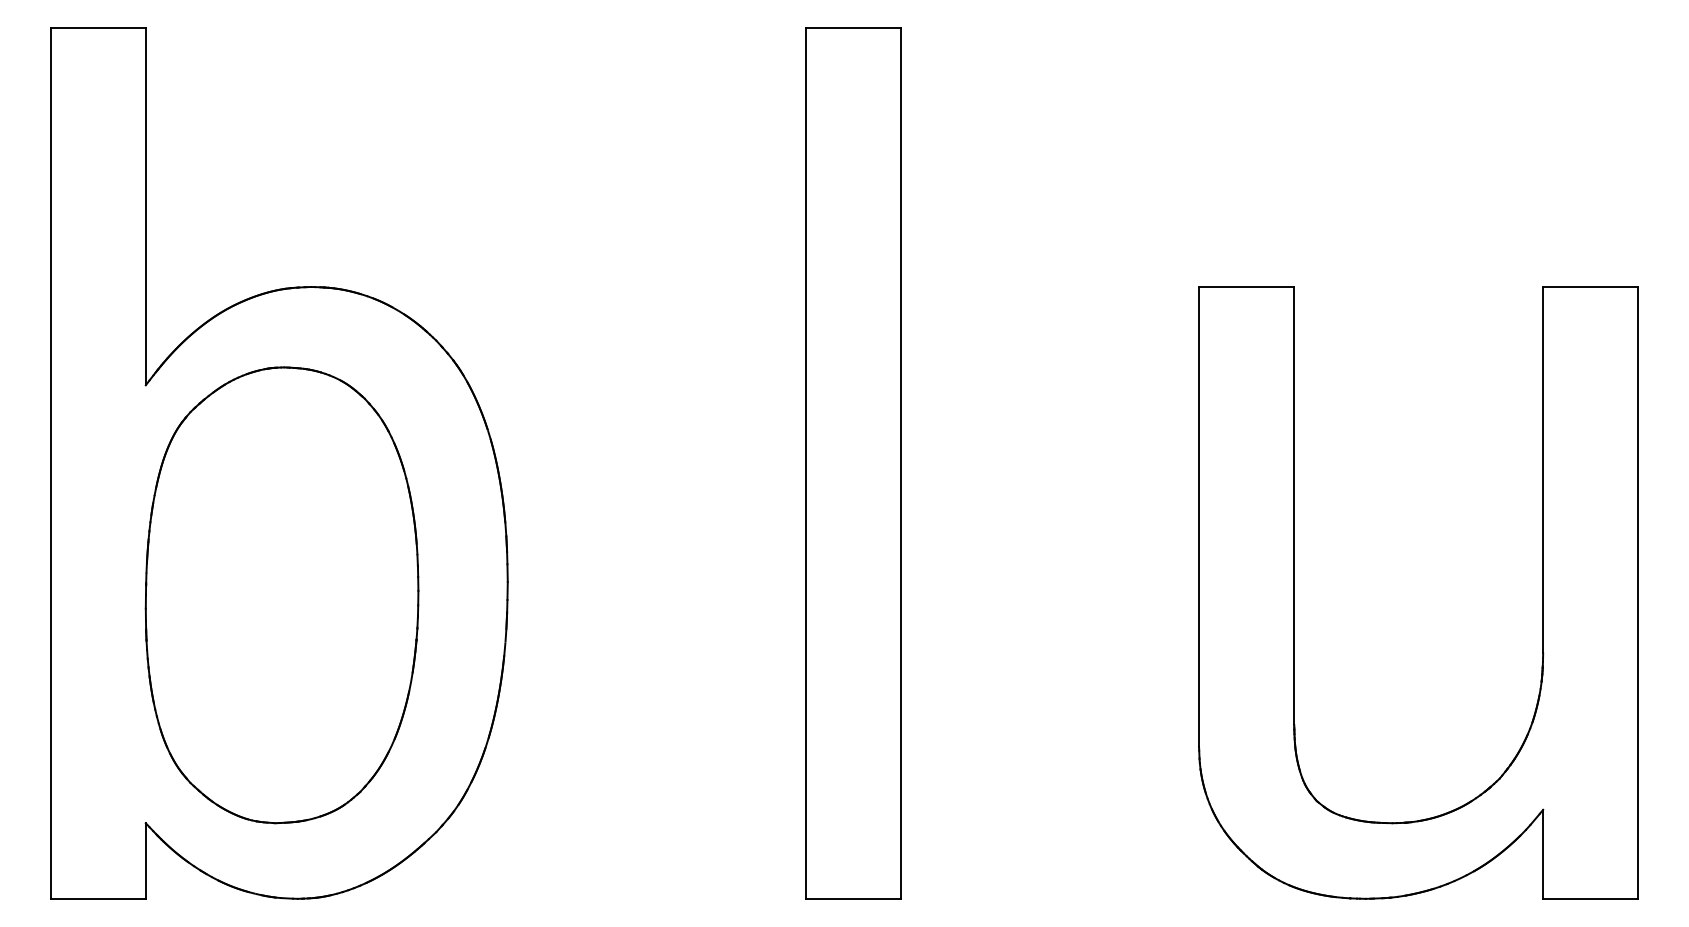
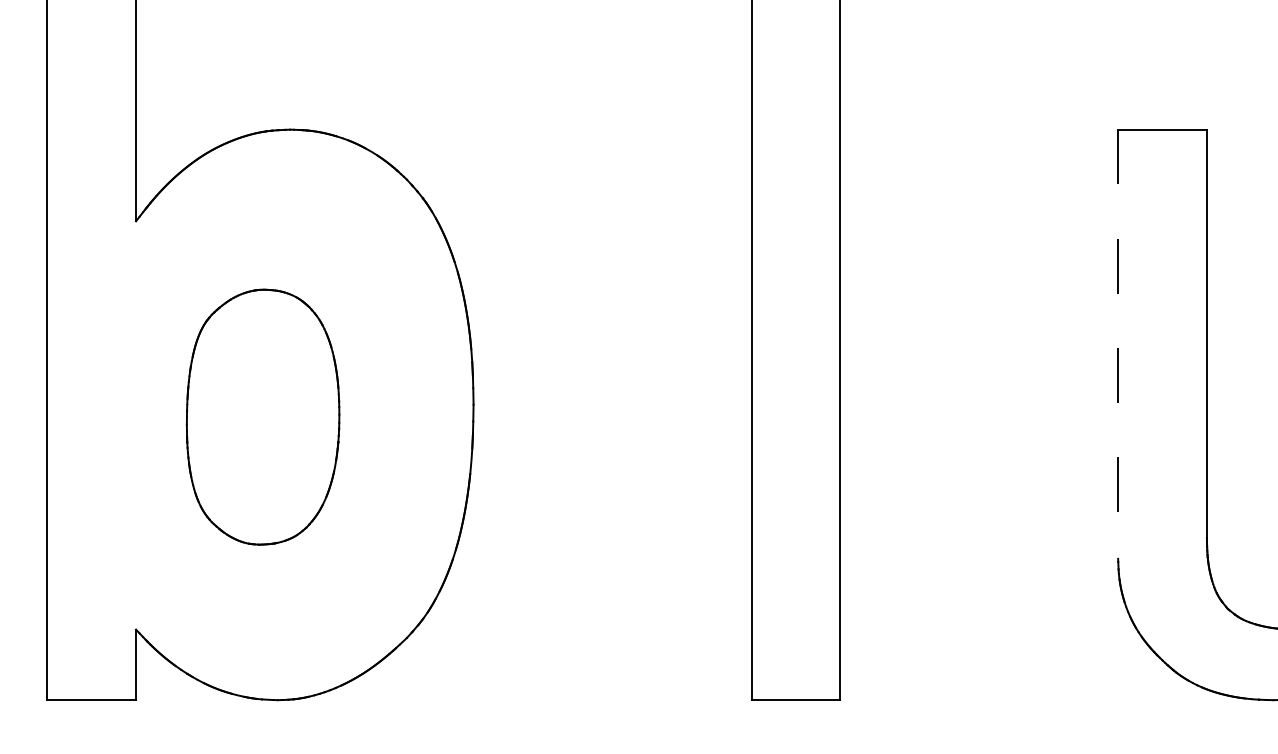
line: (1199, 517) -> (1118, 344), solid -> dashed
part: (281, 595) -> (262, 417), size x0.6

